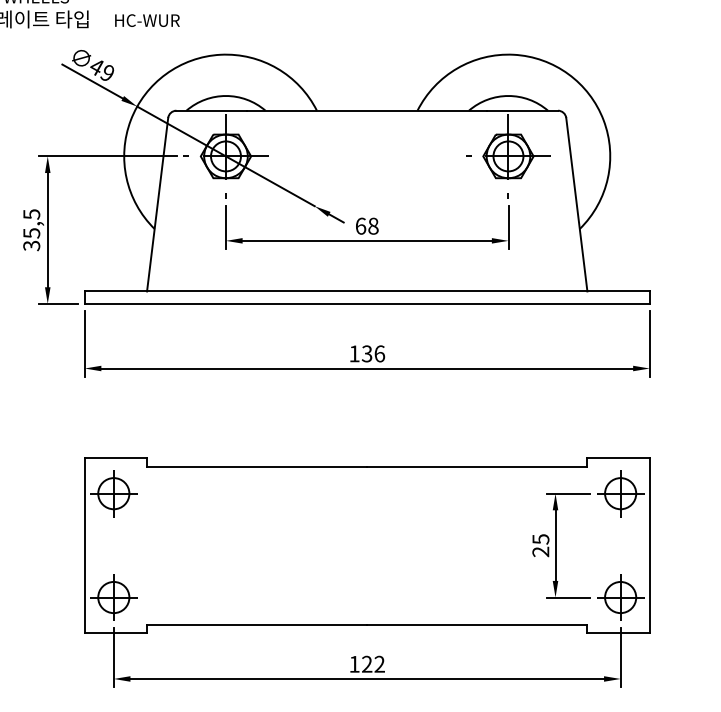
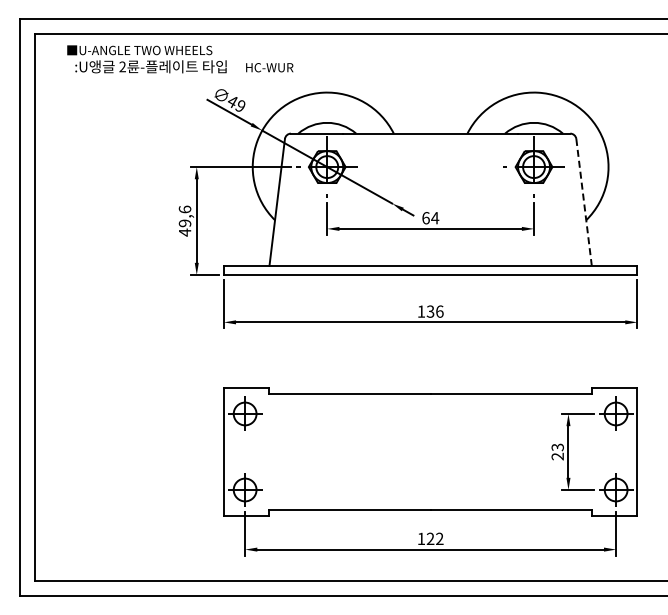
line: (577, 204) -> (584, 202), solid -> dashed
text: (373, 226) -> (435, 218), 68 -> 64
text: (30, 229) -> (184, 220), 35,5 -> 49,6
text: (540, 538) -> (557, 446), 25 -> 23

